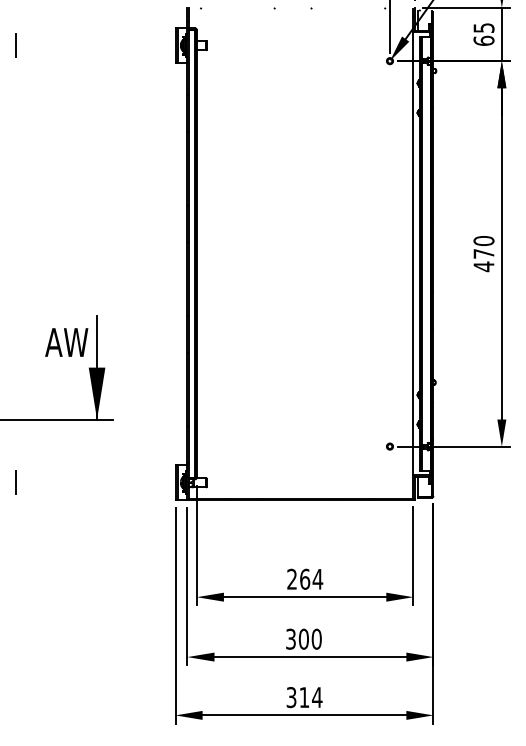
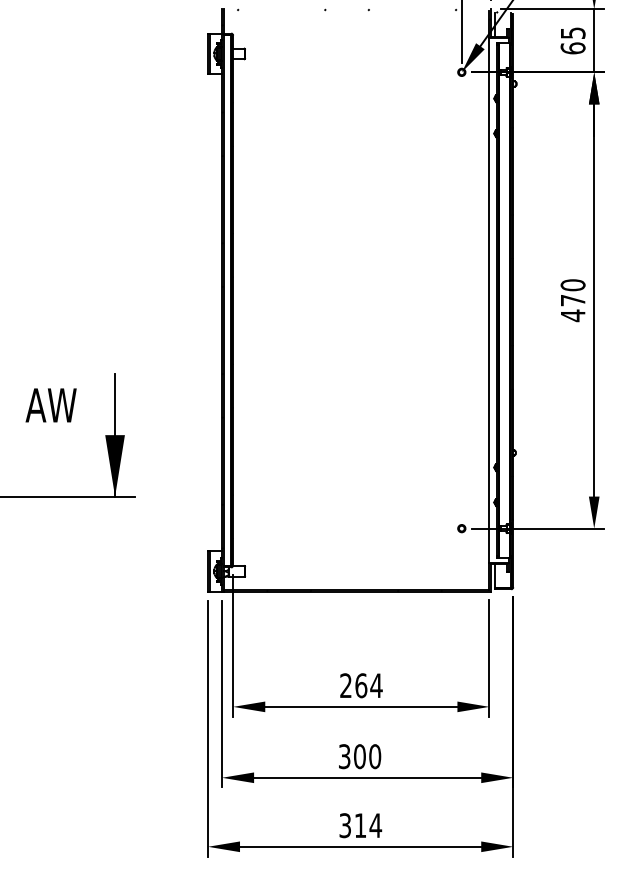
line: (15, 45) -> (18, 53), removed
text: (66, 342) -> (50, 405), moved
line: (15, 482) -> (18, 571), removed

